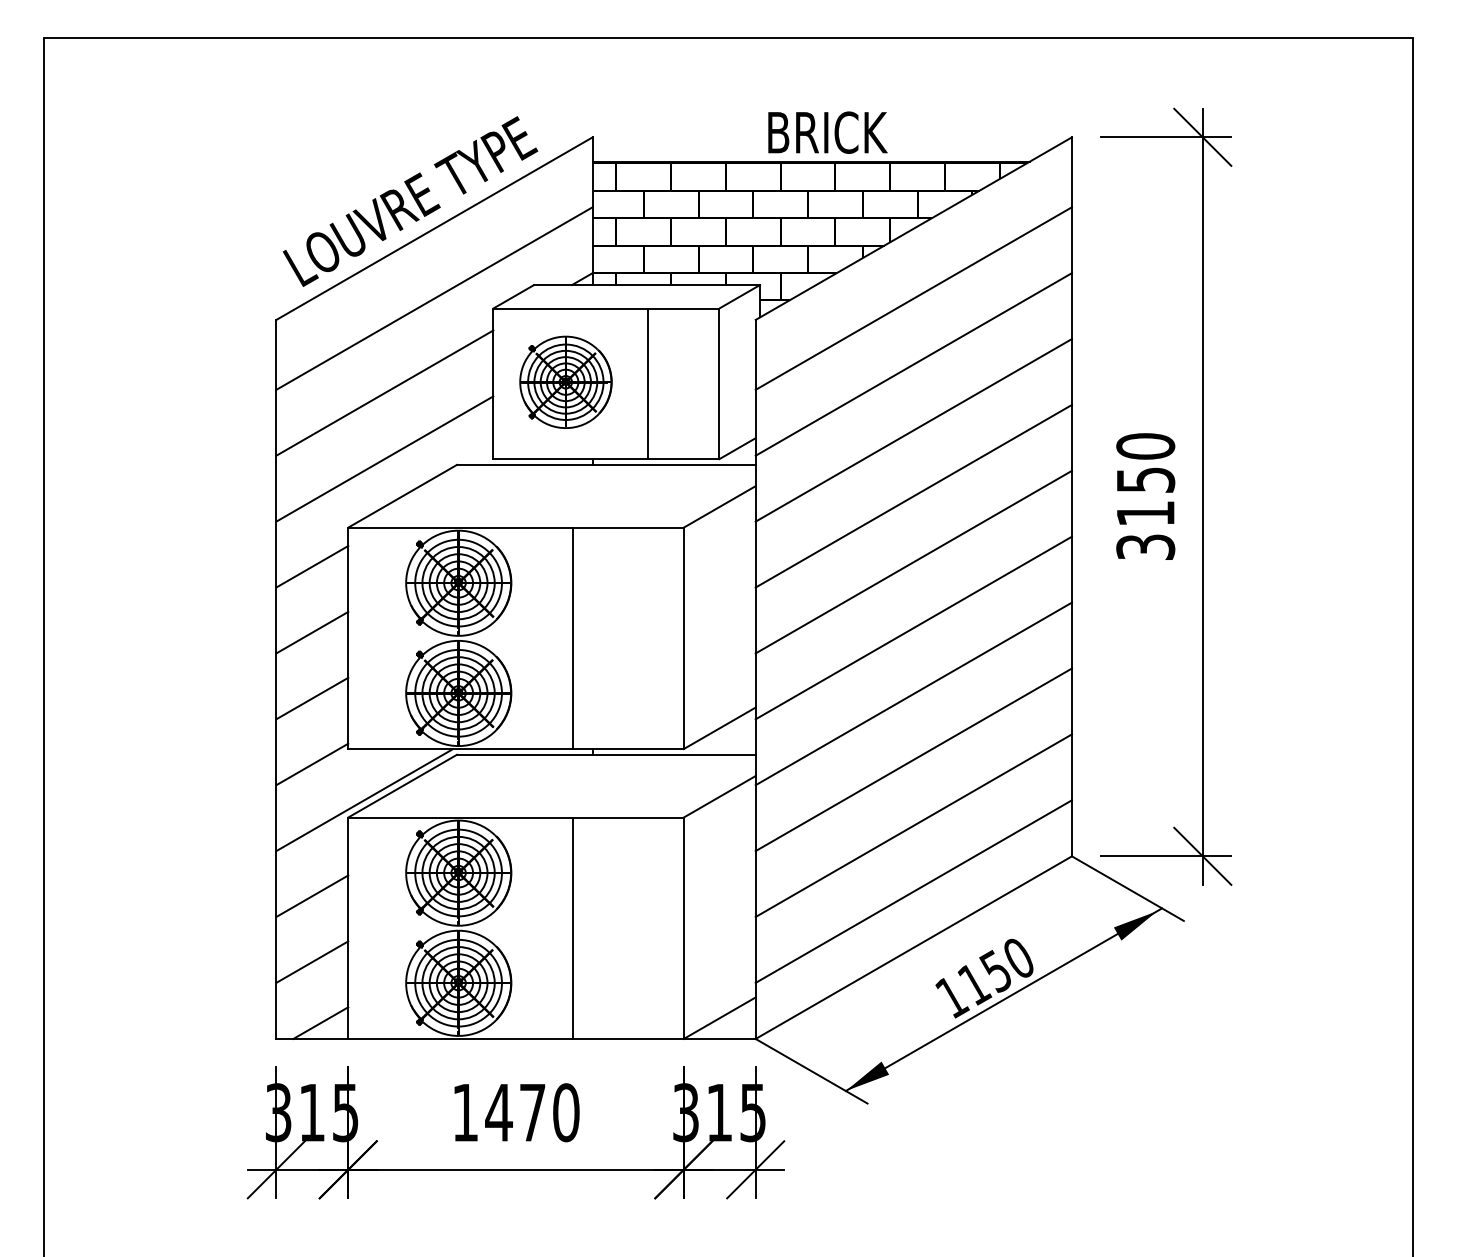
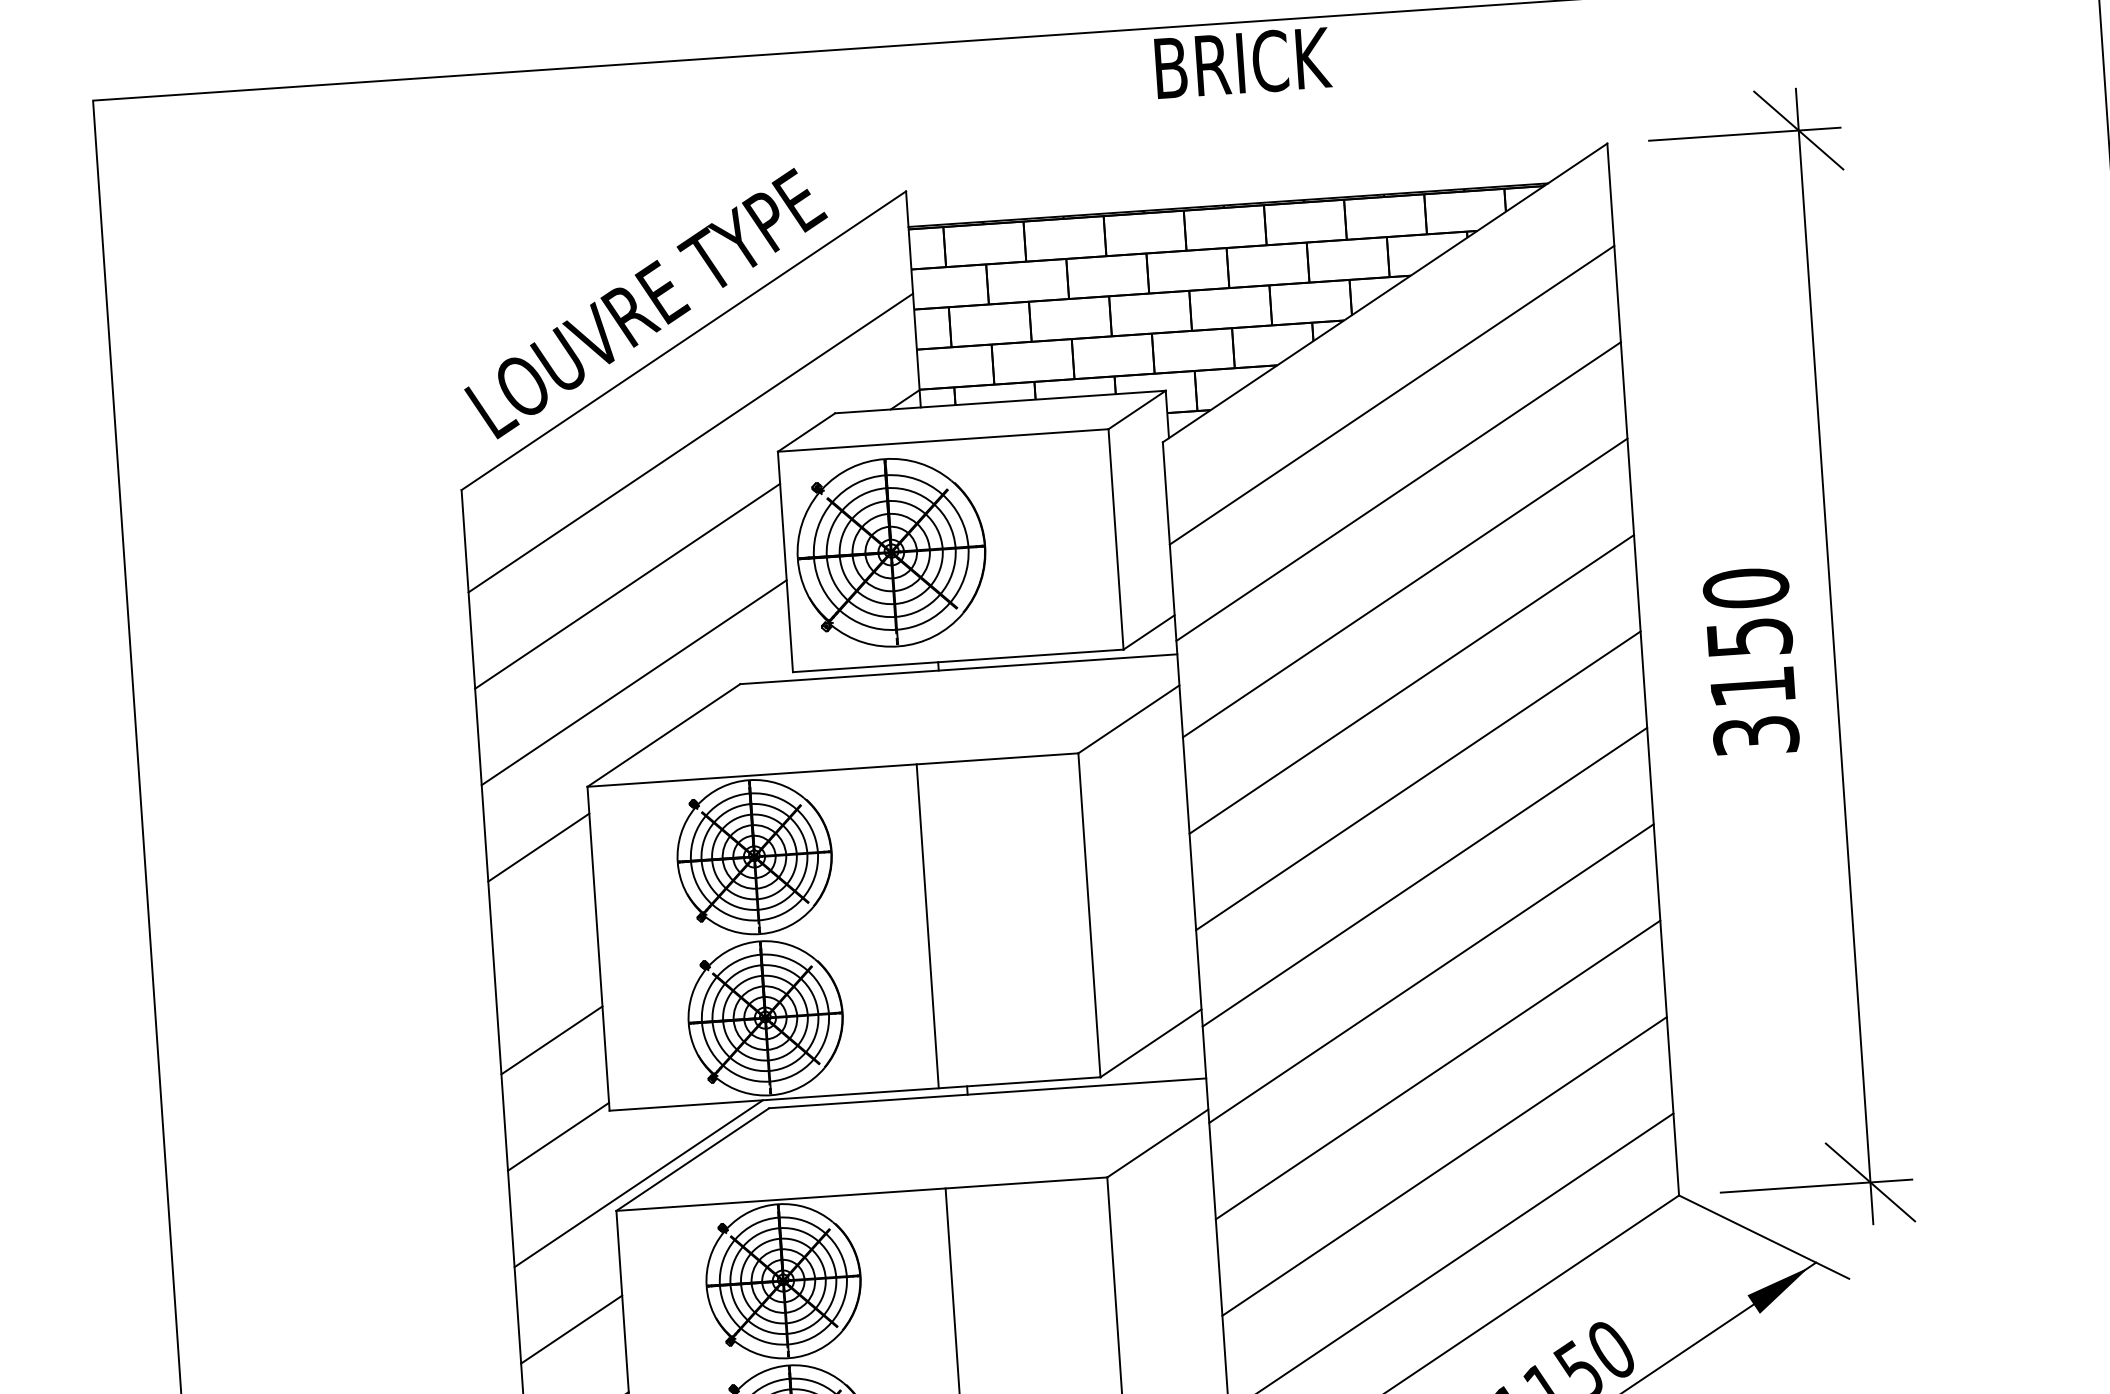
text: (827, 132) -> (1242, 62), moved
part: (565, 381) -> (890, 551), size x1.4
line: (647, 383) -> (1010, 546), removed
line: (312, 632) -> (545, 943), removed

